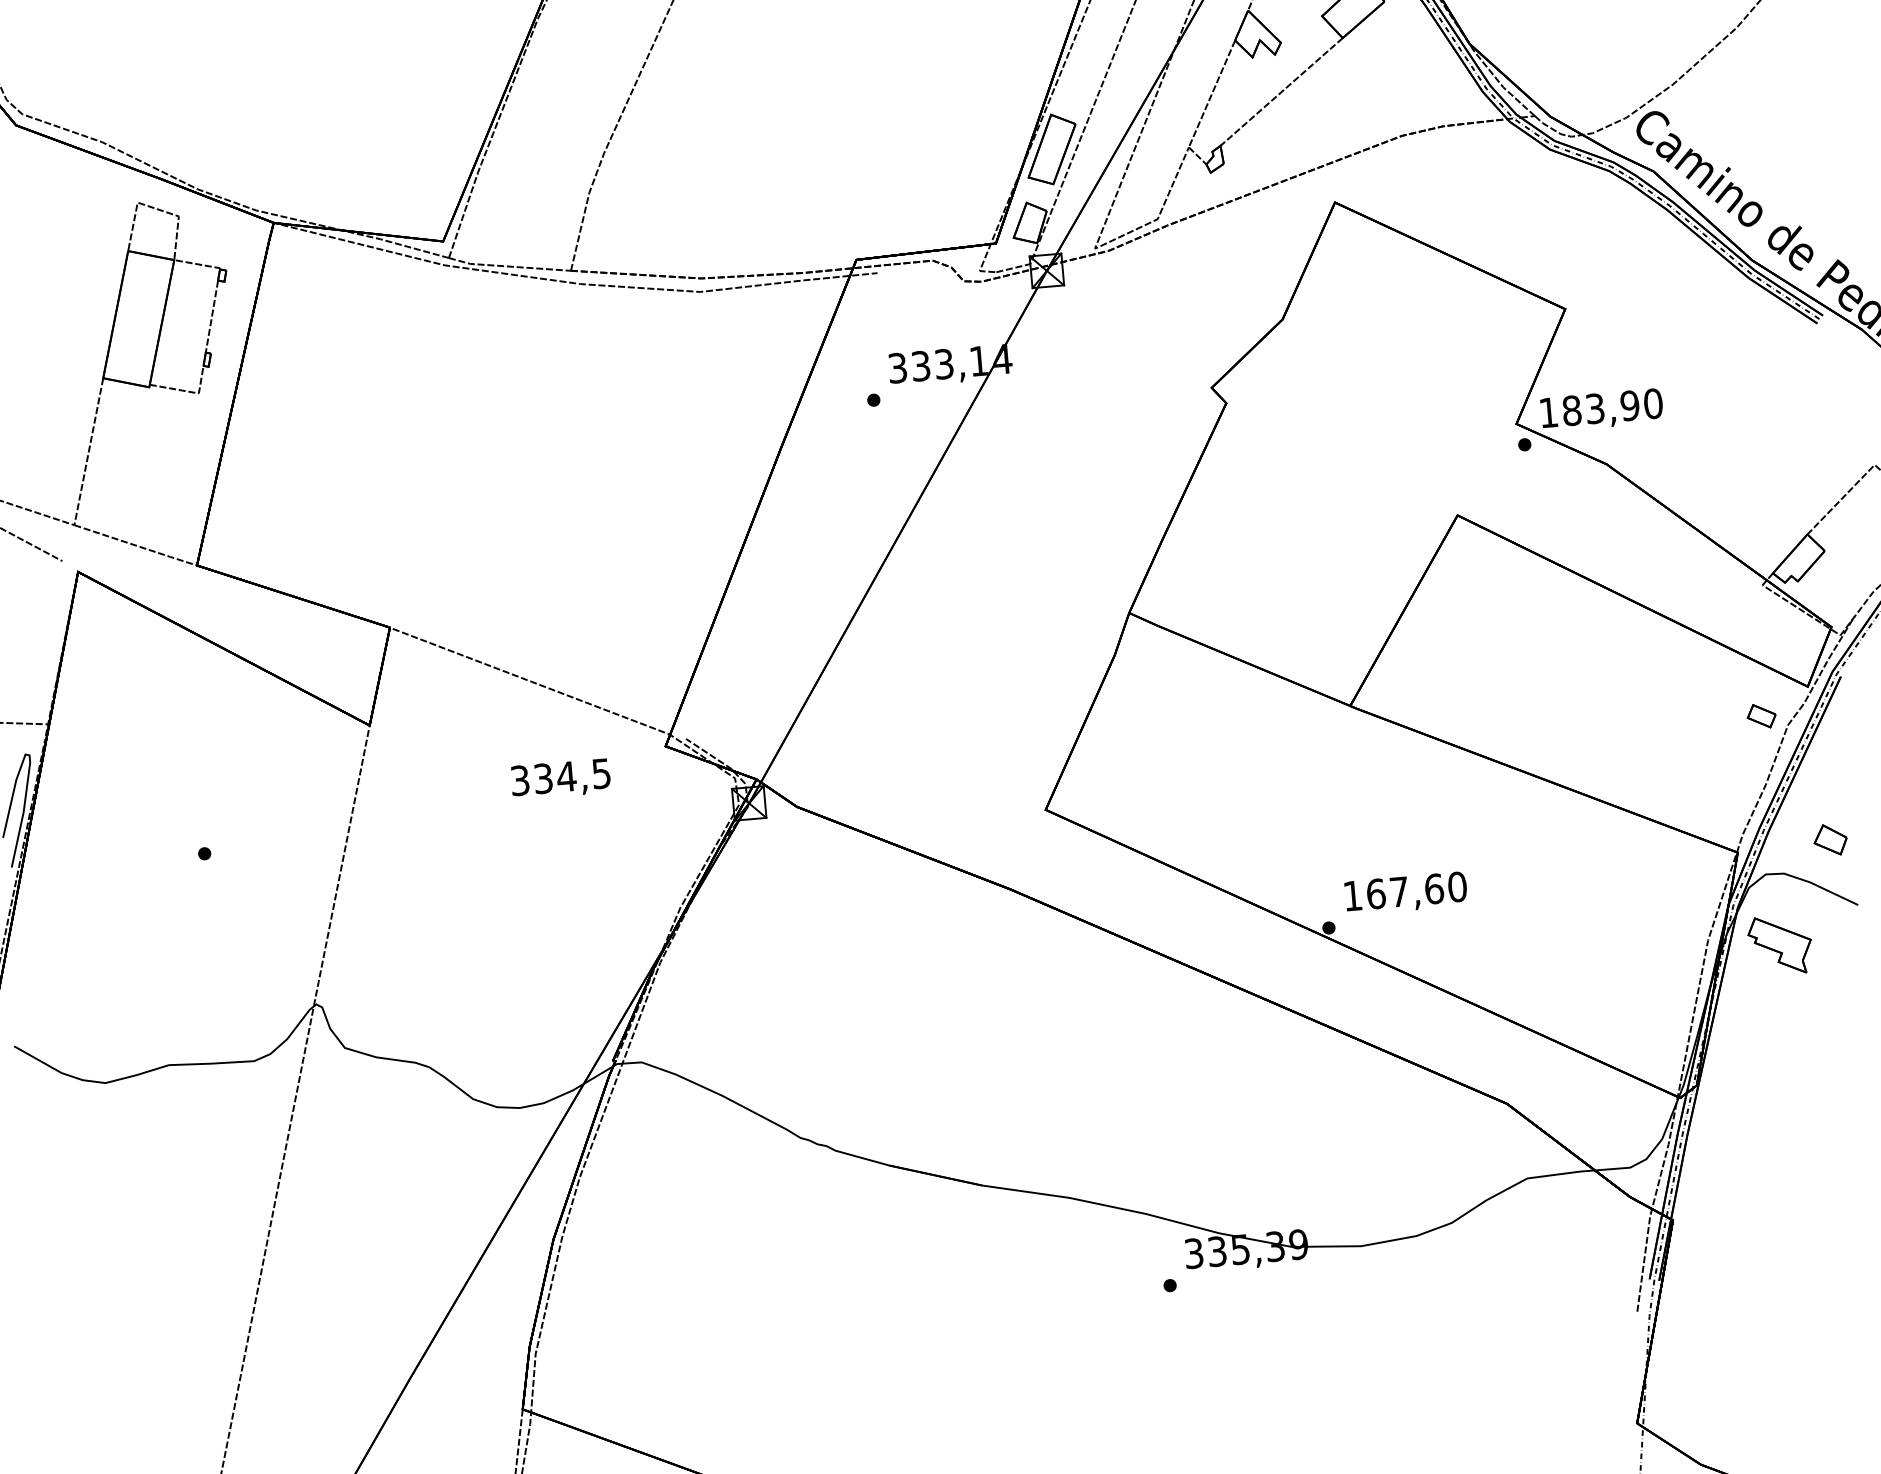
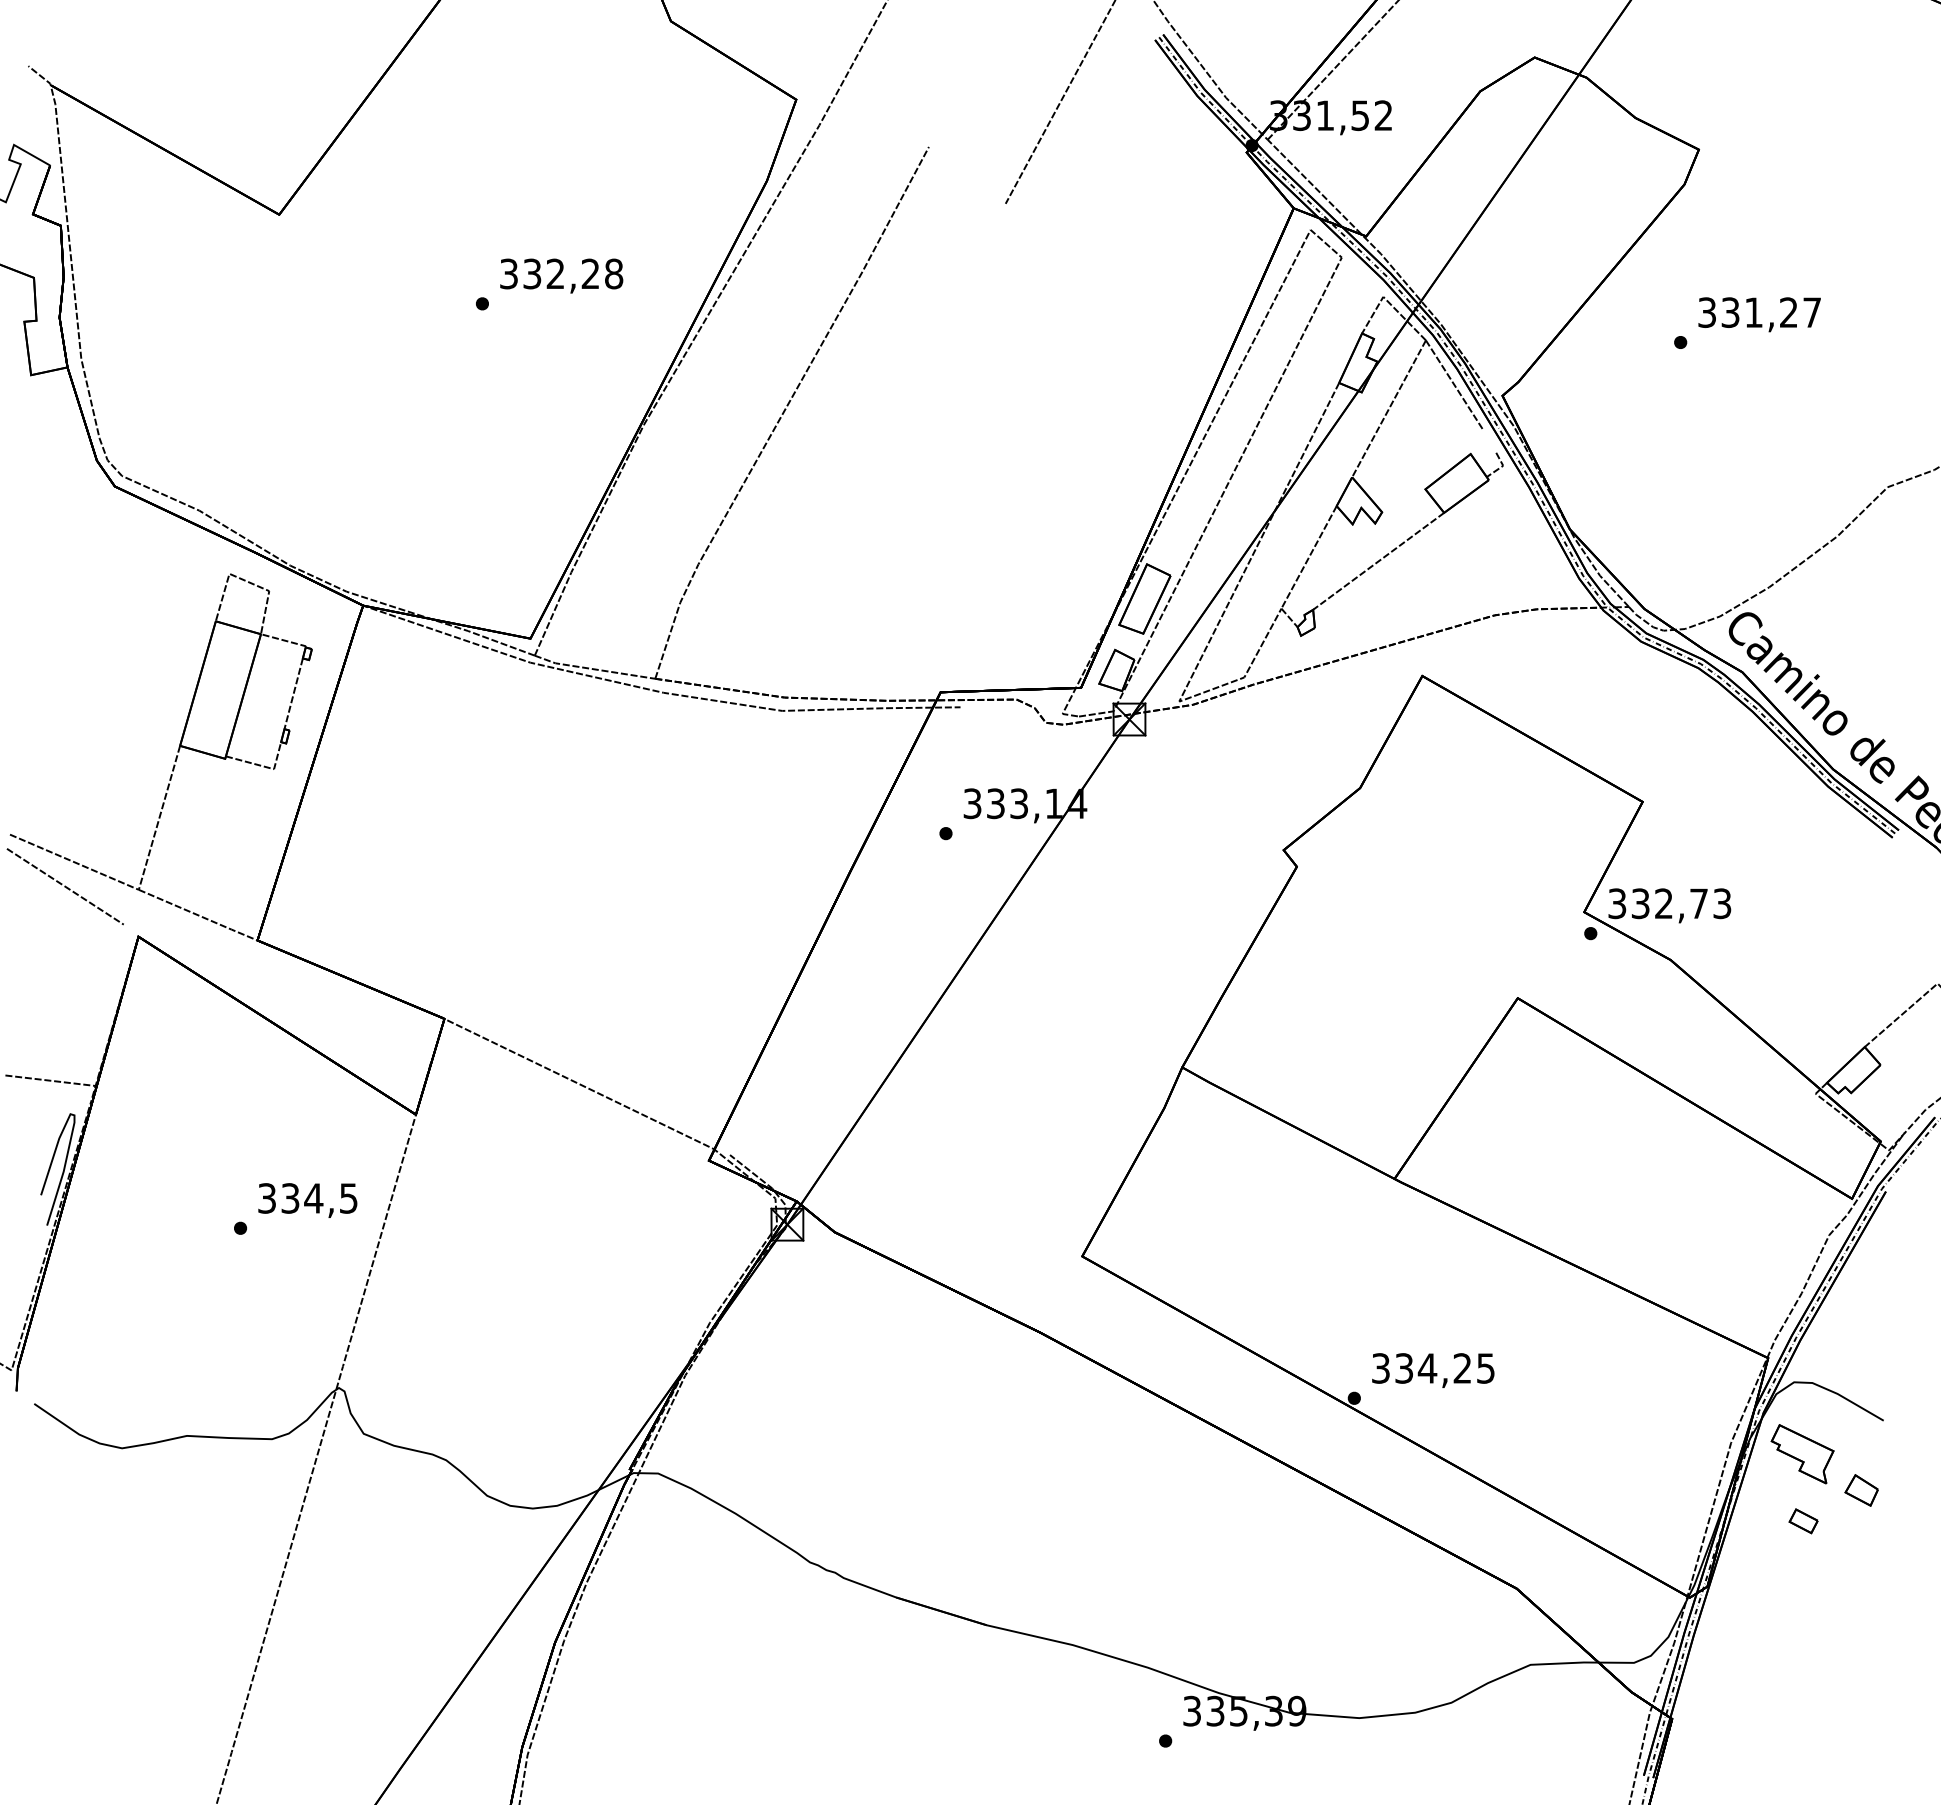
text: (1600, 408) -> (1669, 903), 183,90 -> 332,73
part: (1761, 716) -> (1803, 1521), moved
text: (560, 779) -> (307, 1200), moved
part: (1830, 840) -> (1861, 1490), moved
text: (1405, 891) -> (1433, 1368), 167,60 -> 334,25

